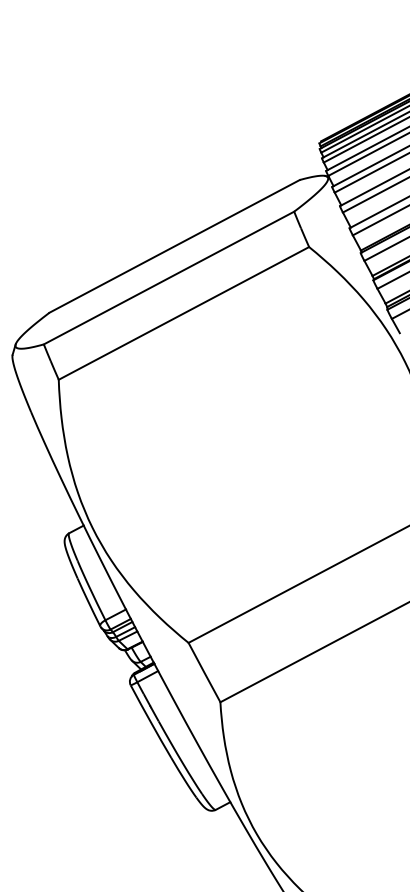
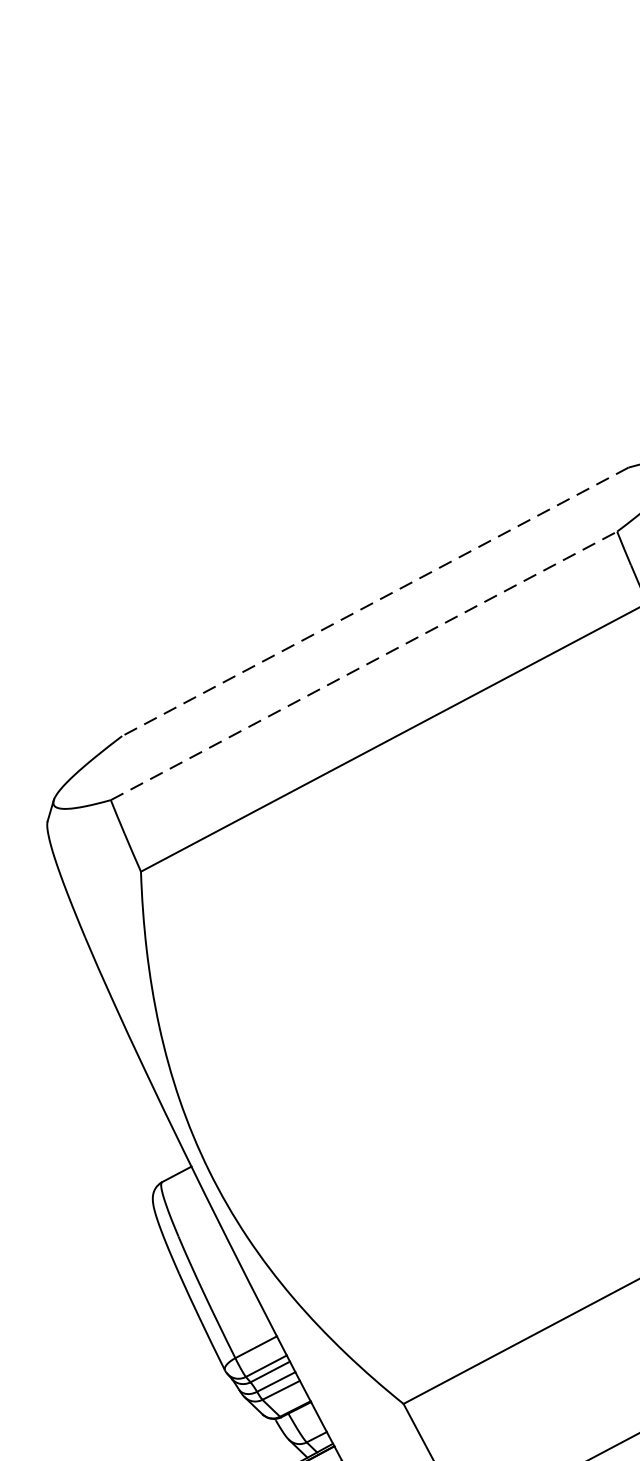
line: (174, 246) -> (375, 602), solid -> dashed
line: (169, 278) -> (364, 666), solid -> dashed

